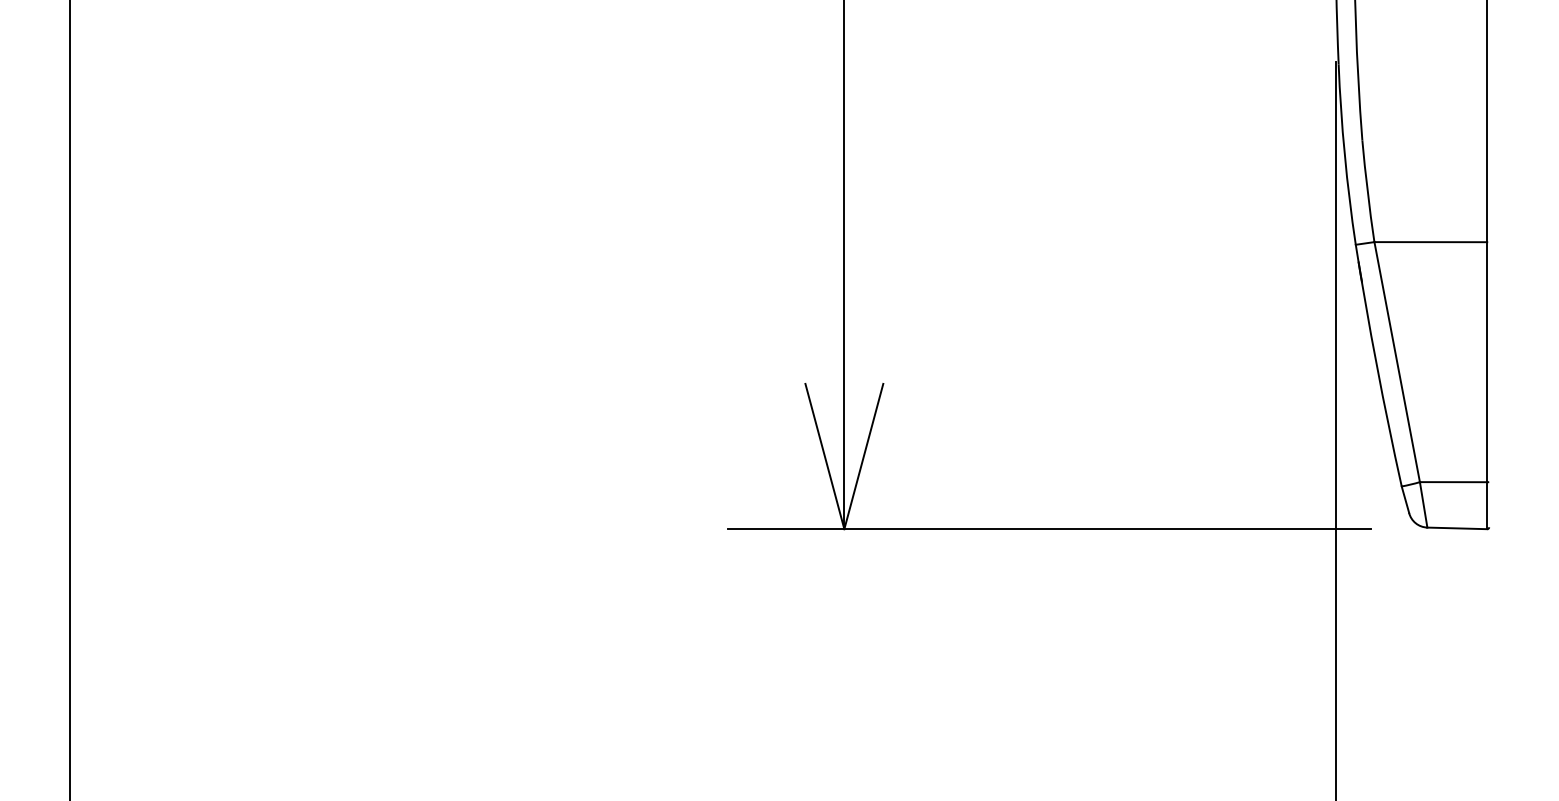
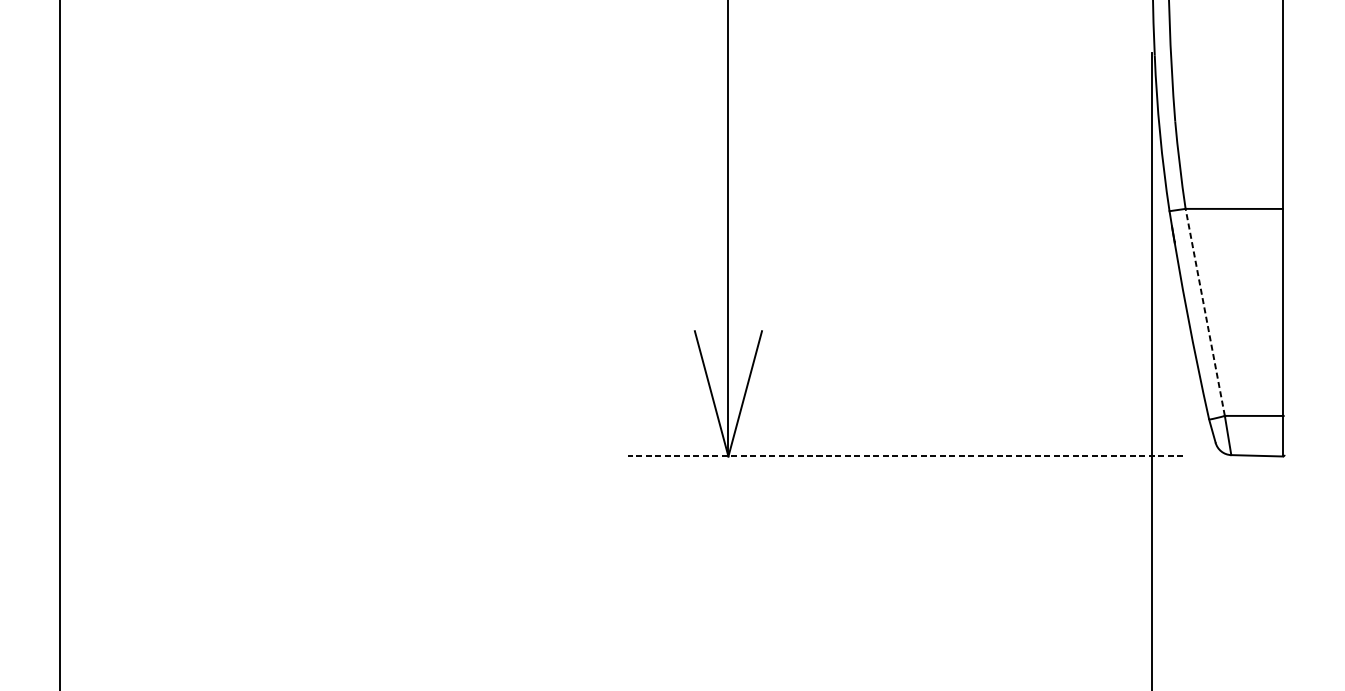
line: (1397, 361) -> (1205, 311), solid -> dashed
line: (1049, 529) -> (905, 456), solid -> dashed

